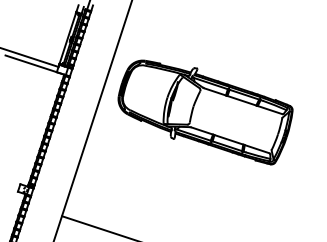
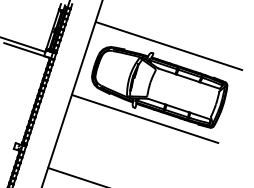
line: (217, 59) -> (168, 46), added
line: (186, 153) -> (144, 119), added

